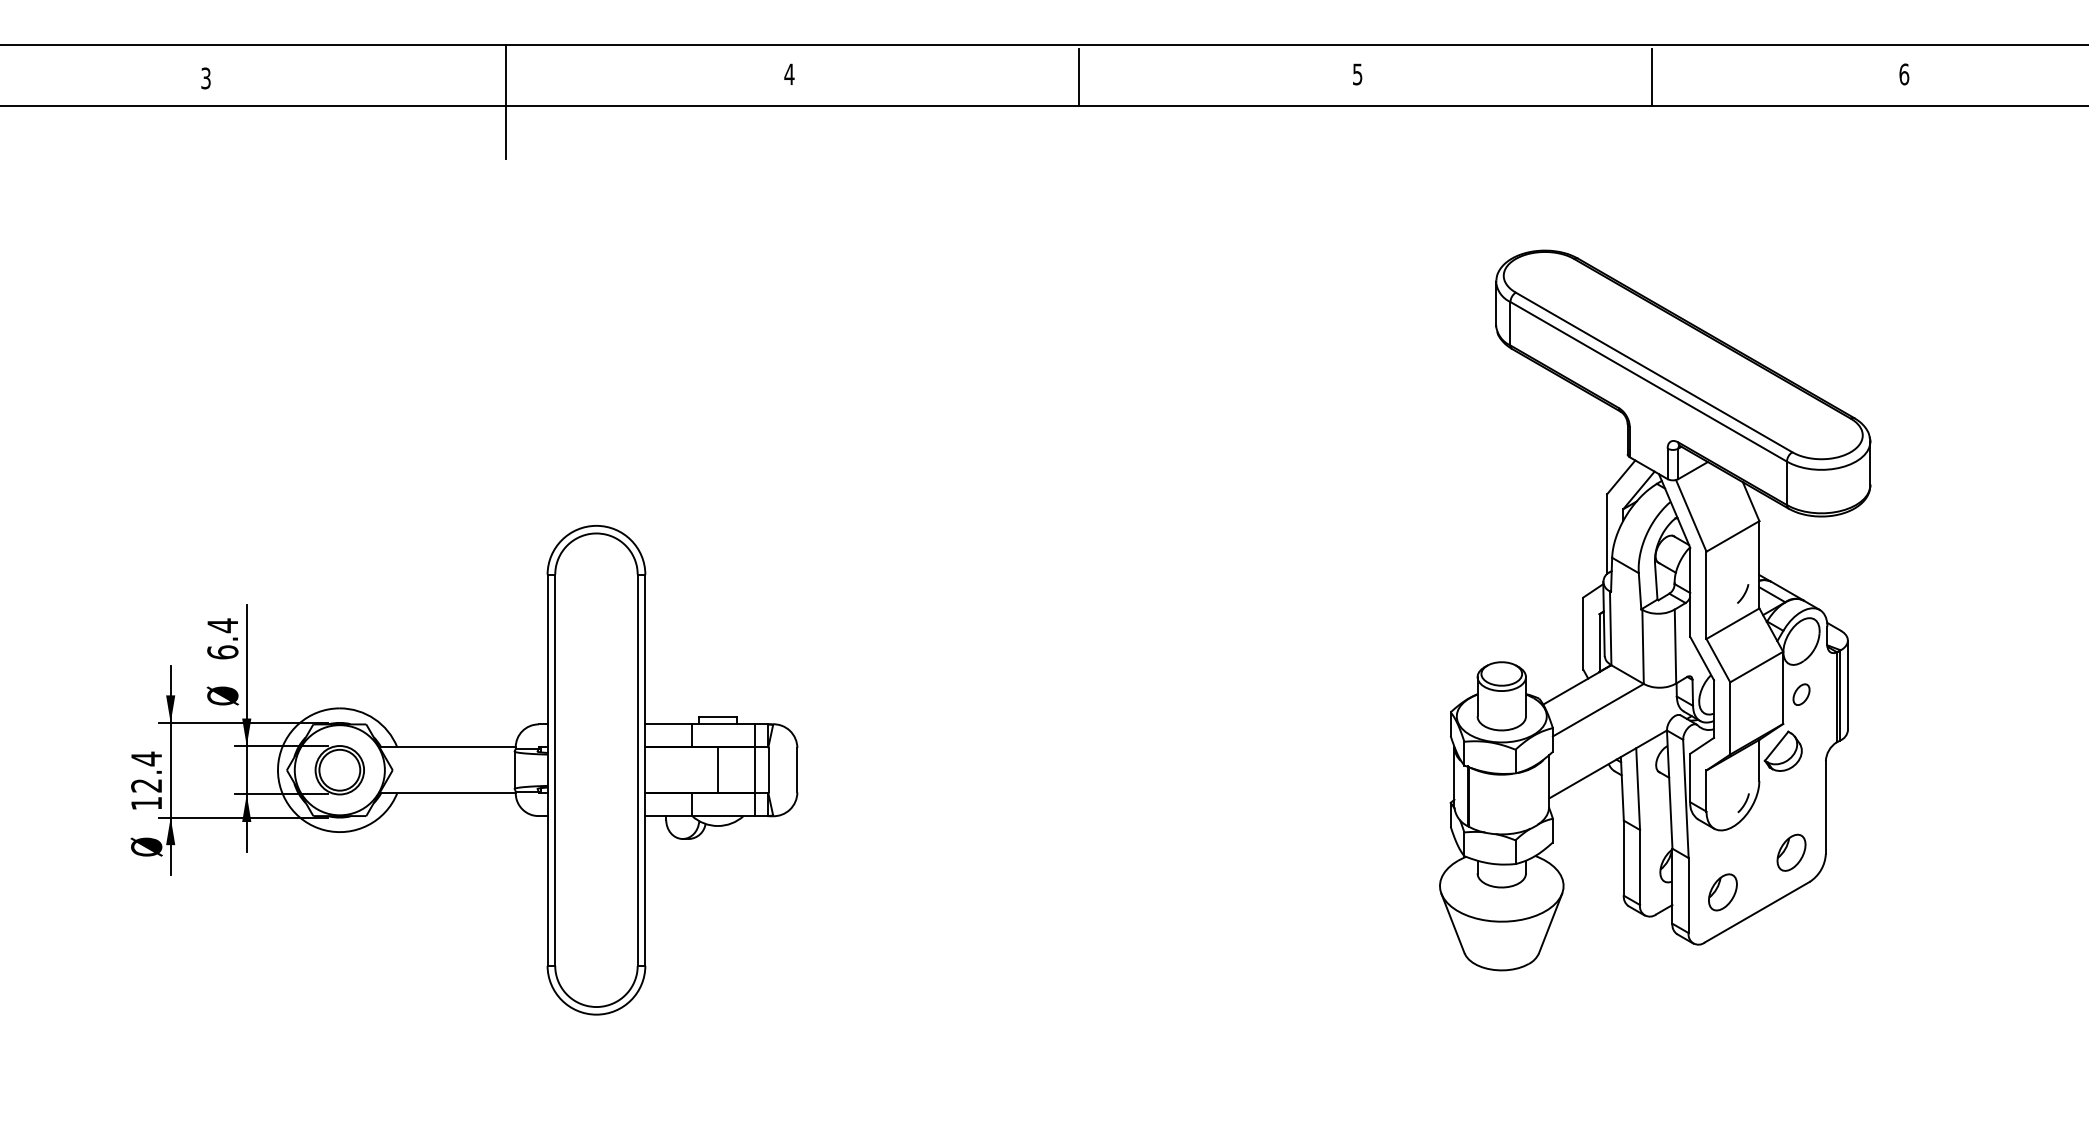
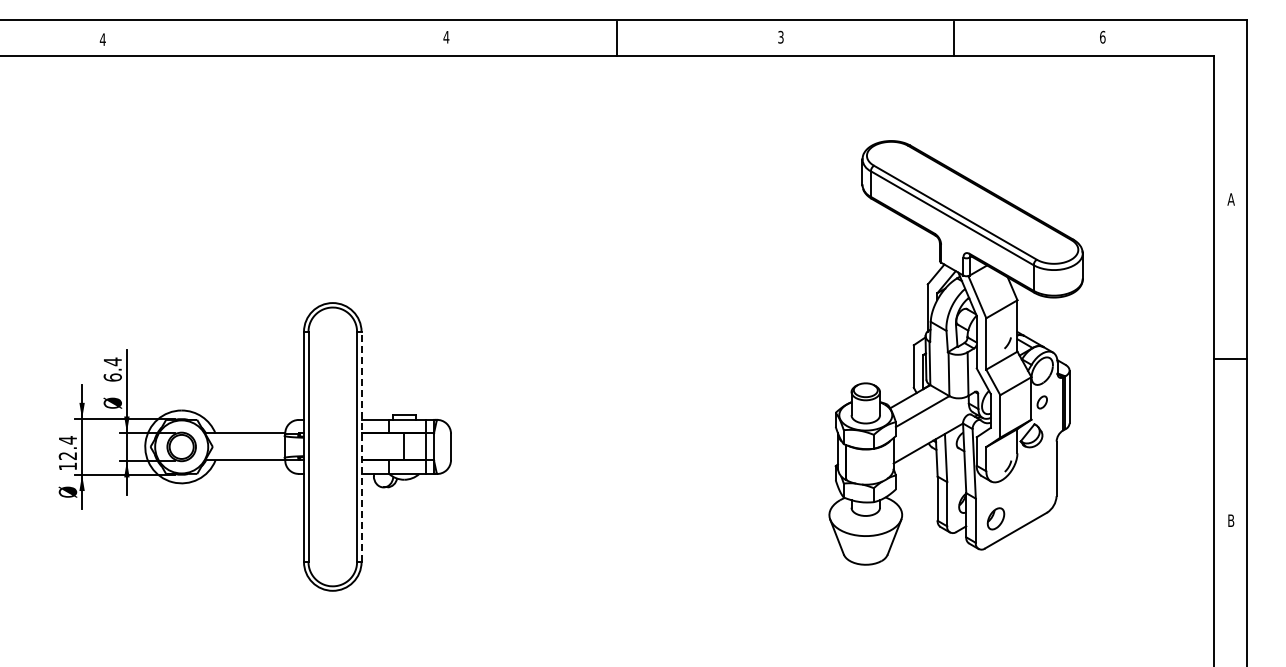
text: (1356, 71) -> (780, 35), 5 -> 3
text: (205, 78) -> (102, 39), 3 -> 4
line: (505, 101) -> (279, 53), removed
line: (645, 769) -> (361, 446), solid -> dashed
part: (1791, 852) -> (1036, 495), removed

